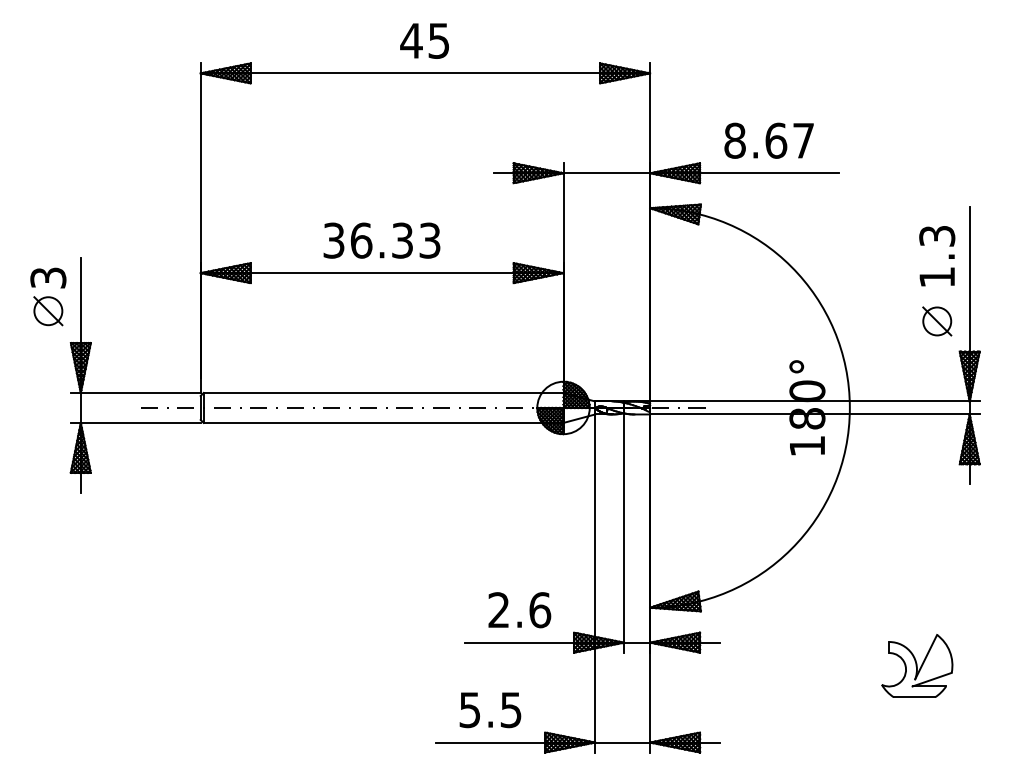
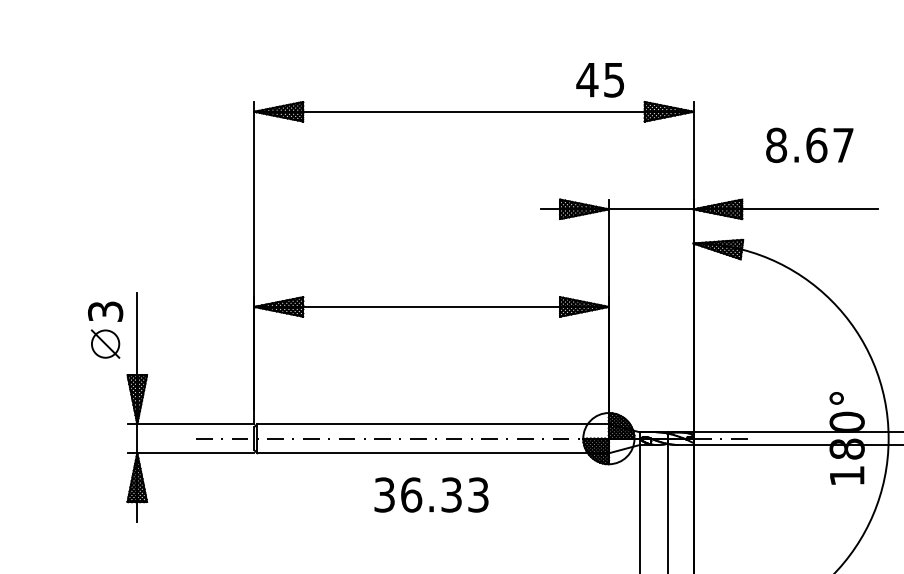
text: (424, 40) -> (600, 79), moved
text: (768, 140) -> (809, 145), moved
text: (381, 240) -> (431, 494), moved

